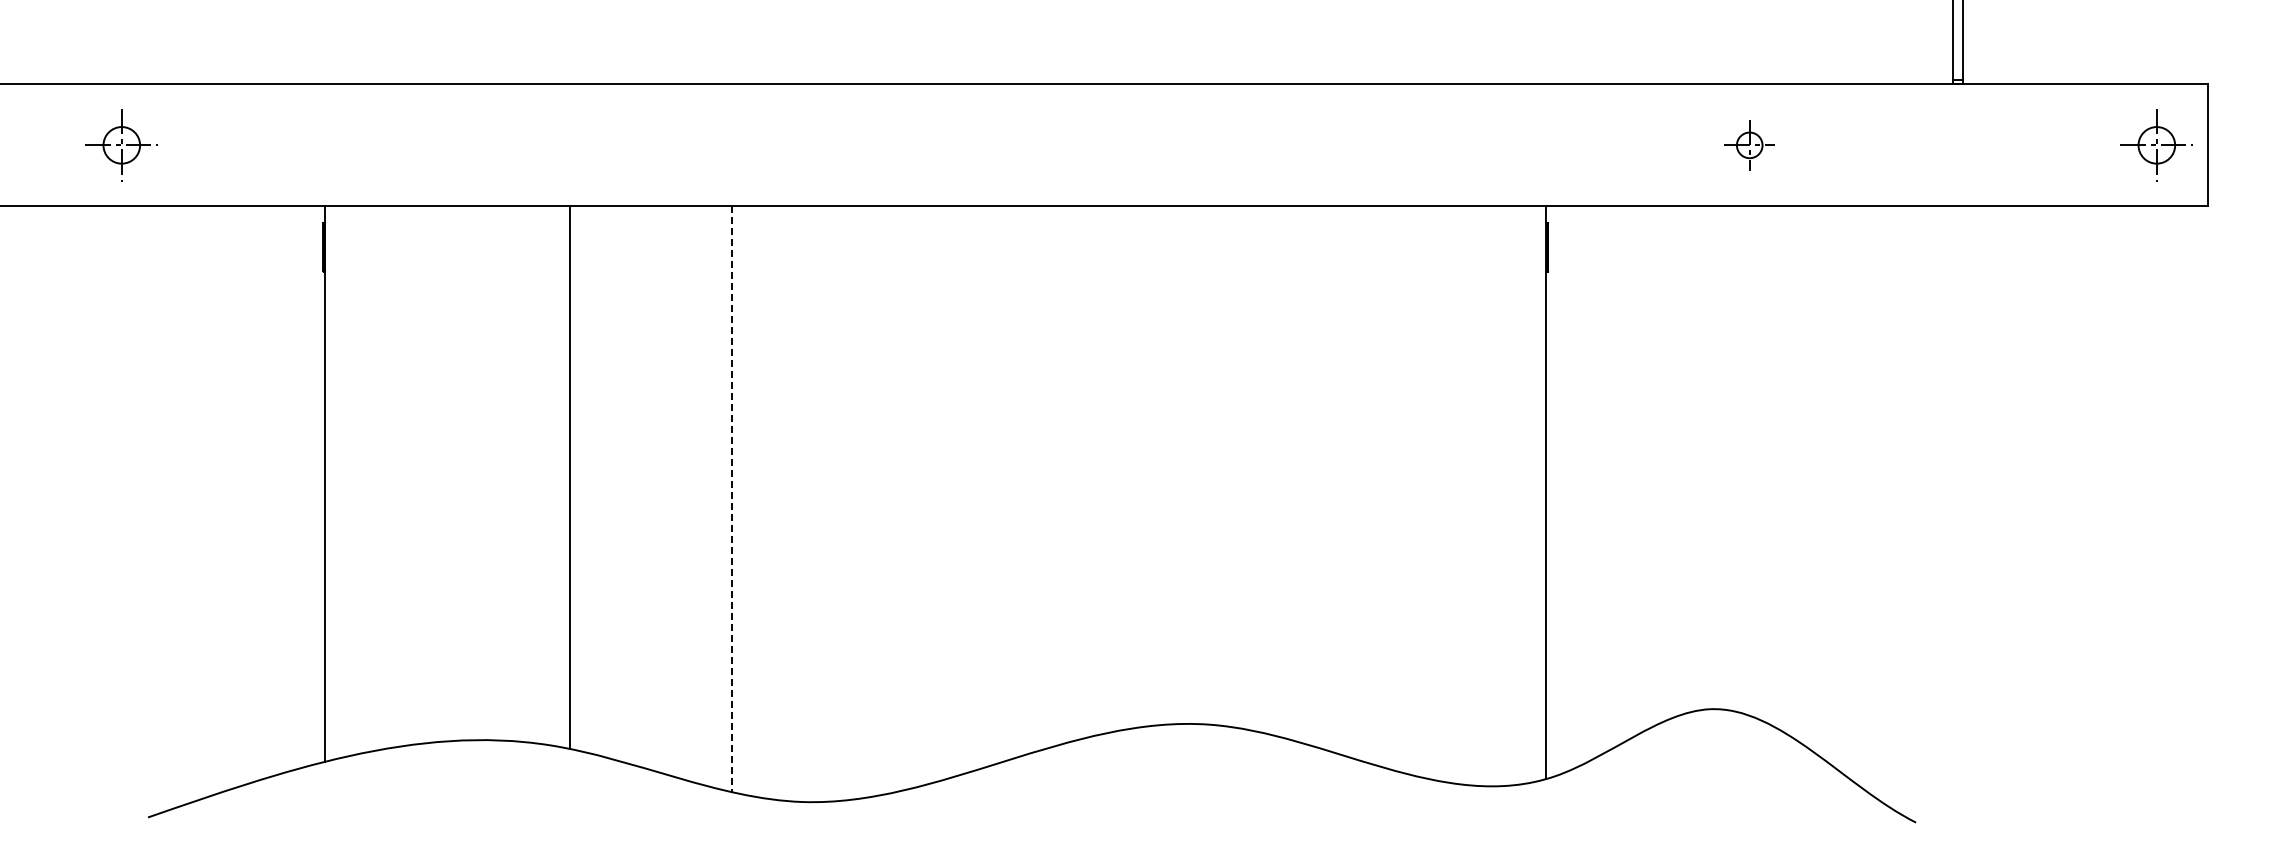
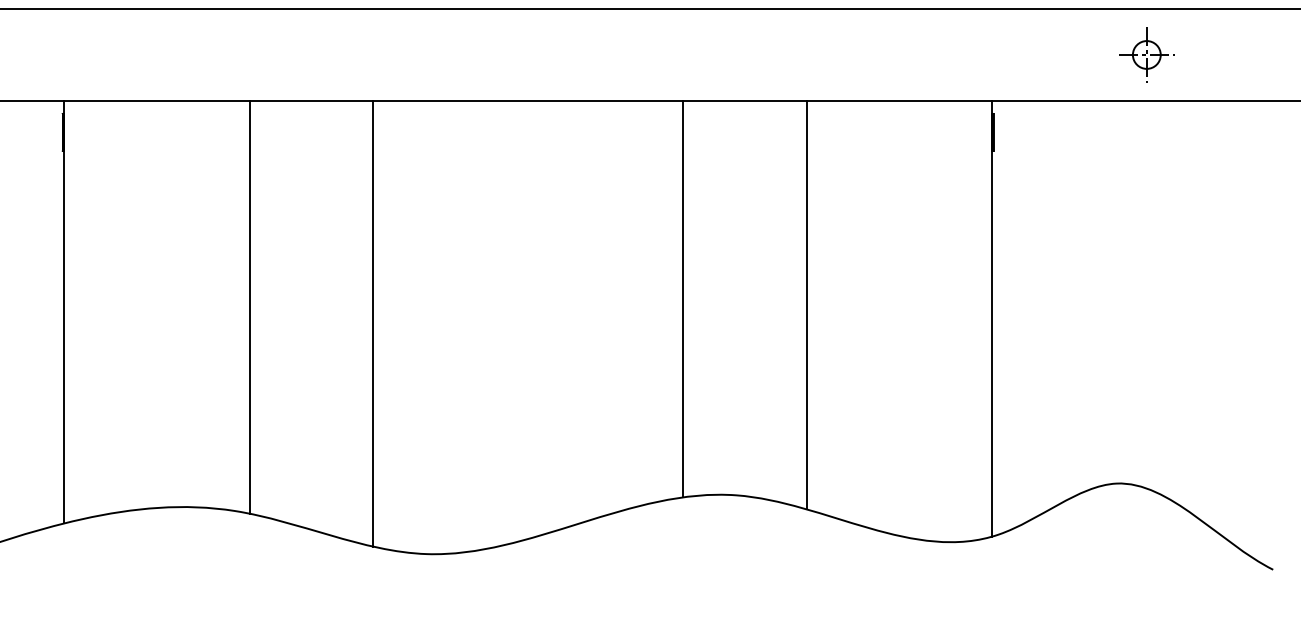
part: (1749, 145) -> (1146, 55), size x1.43
line: (1139, 466) -> (682, 299), added
line: (1302, 474) -> (806, 305), added
line: (732, 499) -> (373, 324), dashed -> solid

